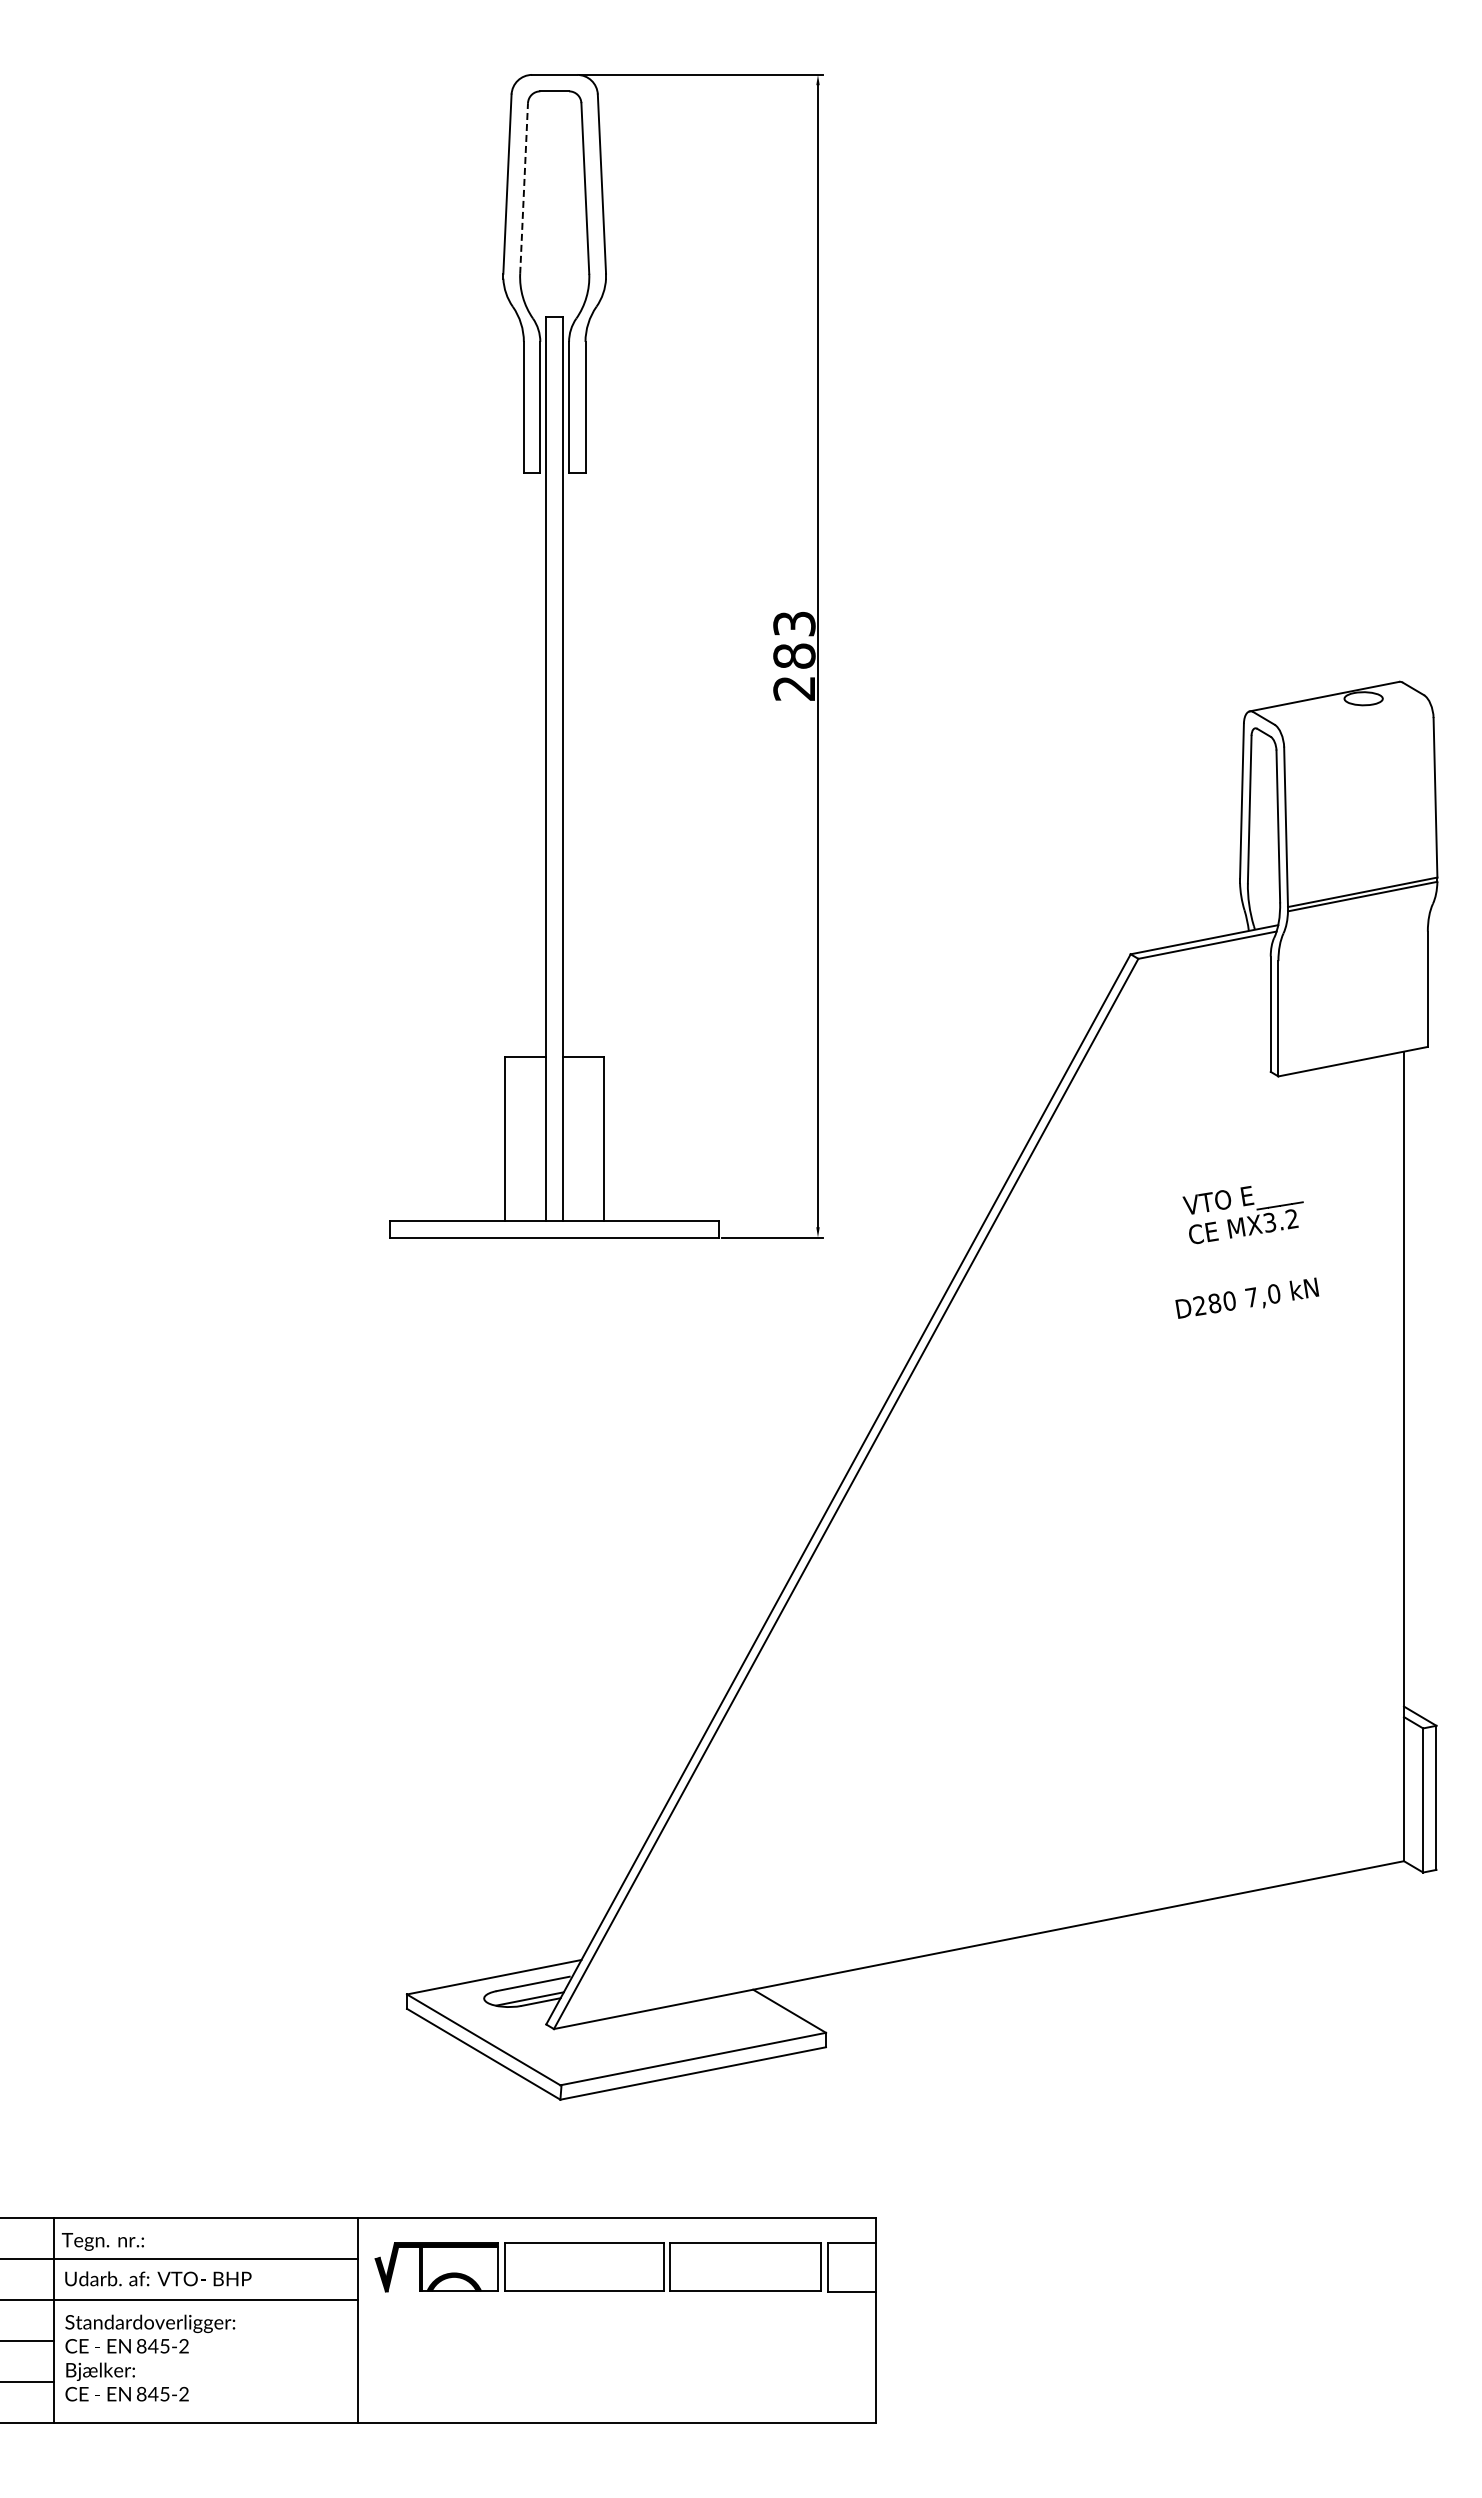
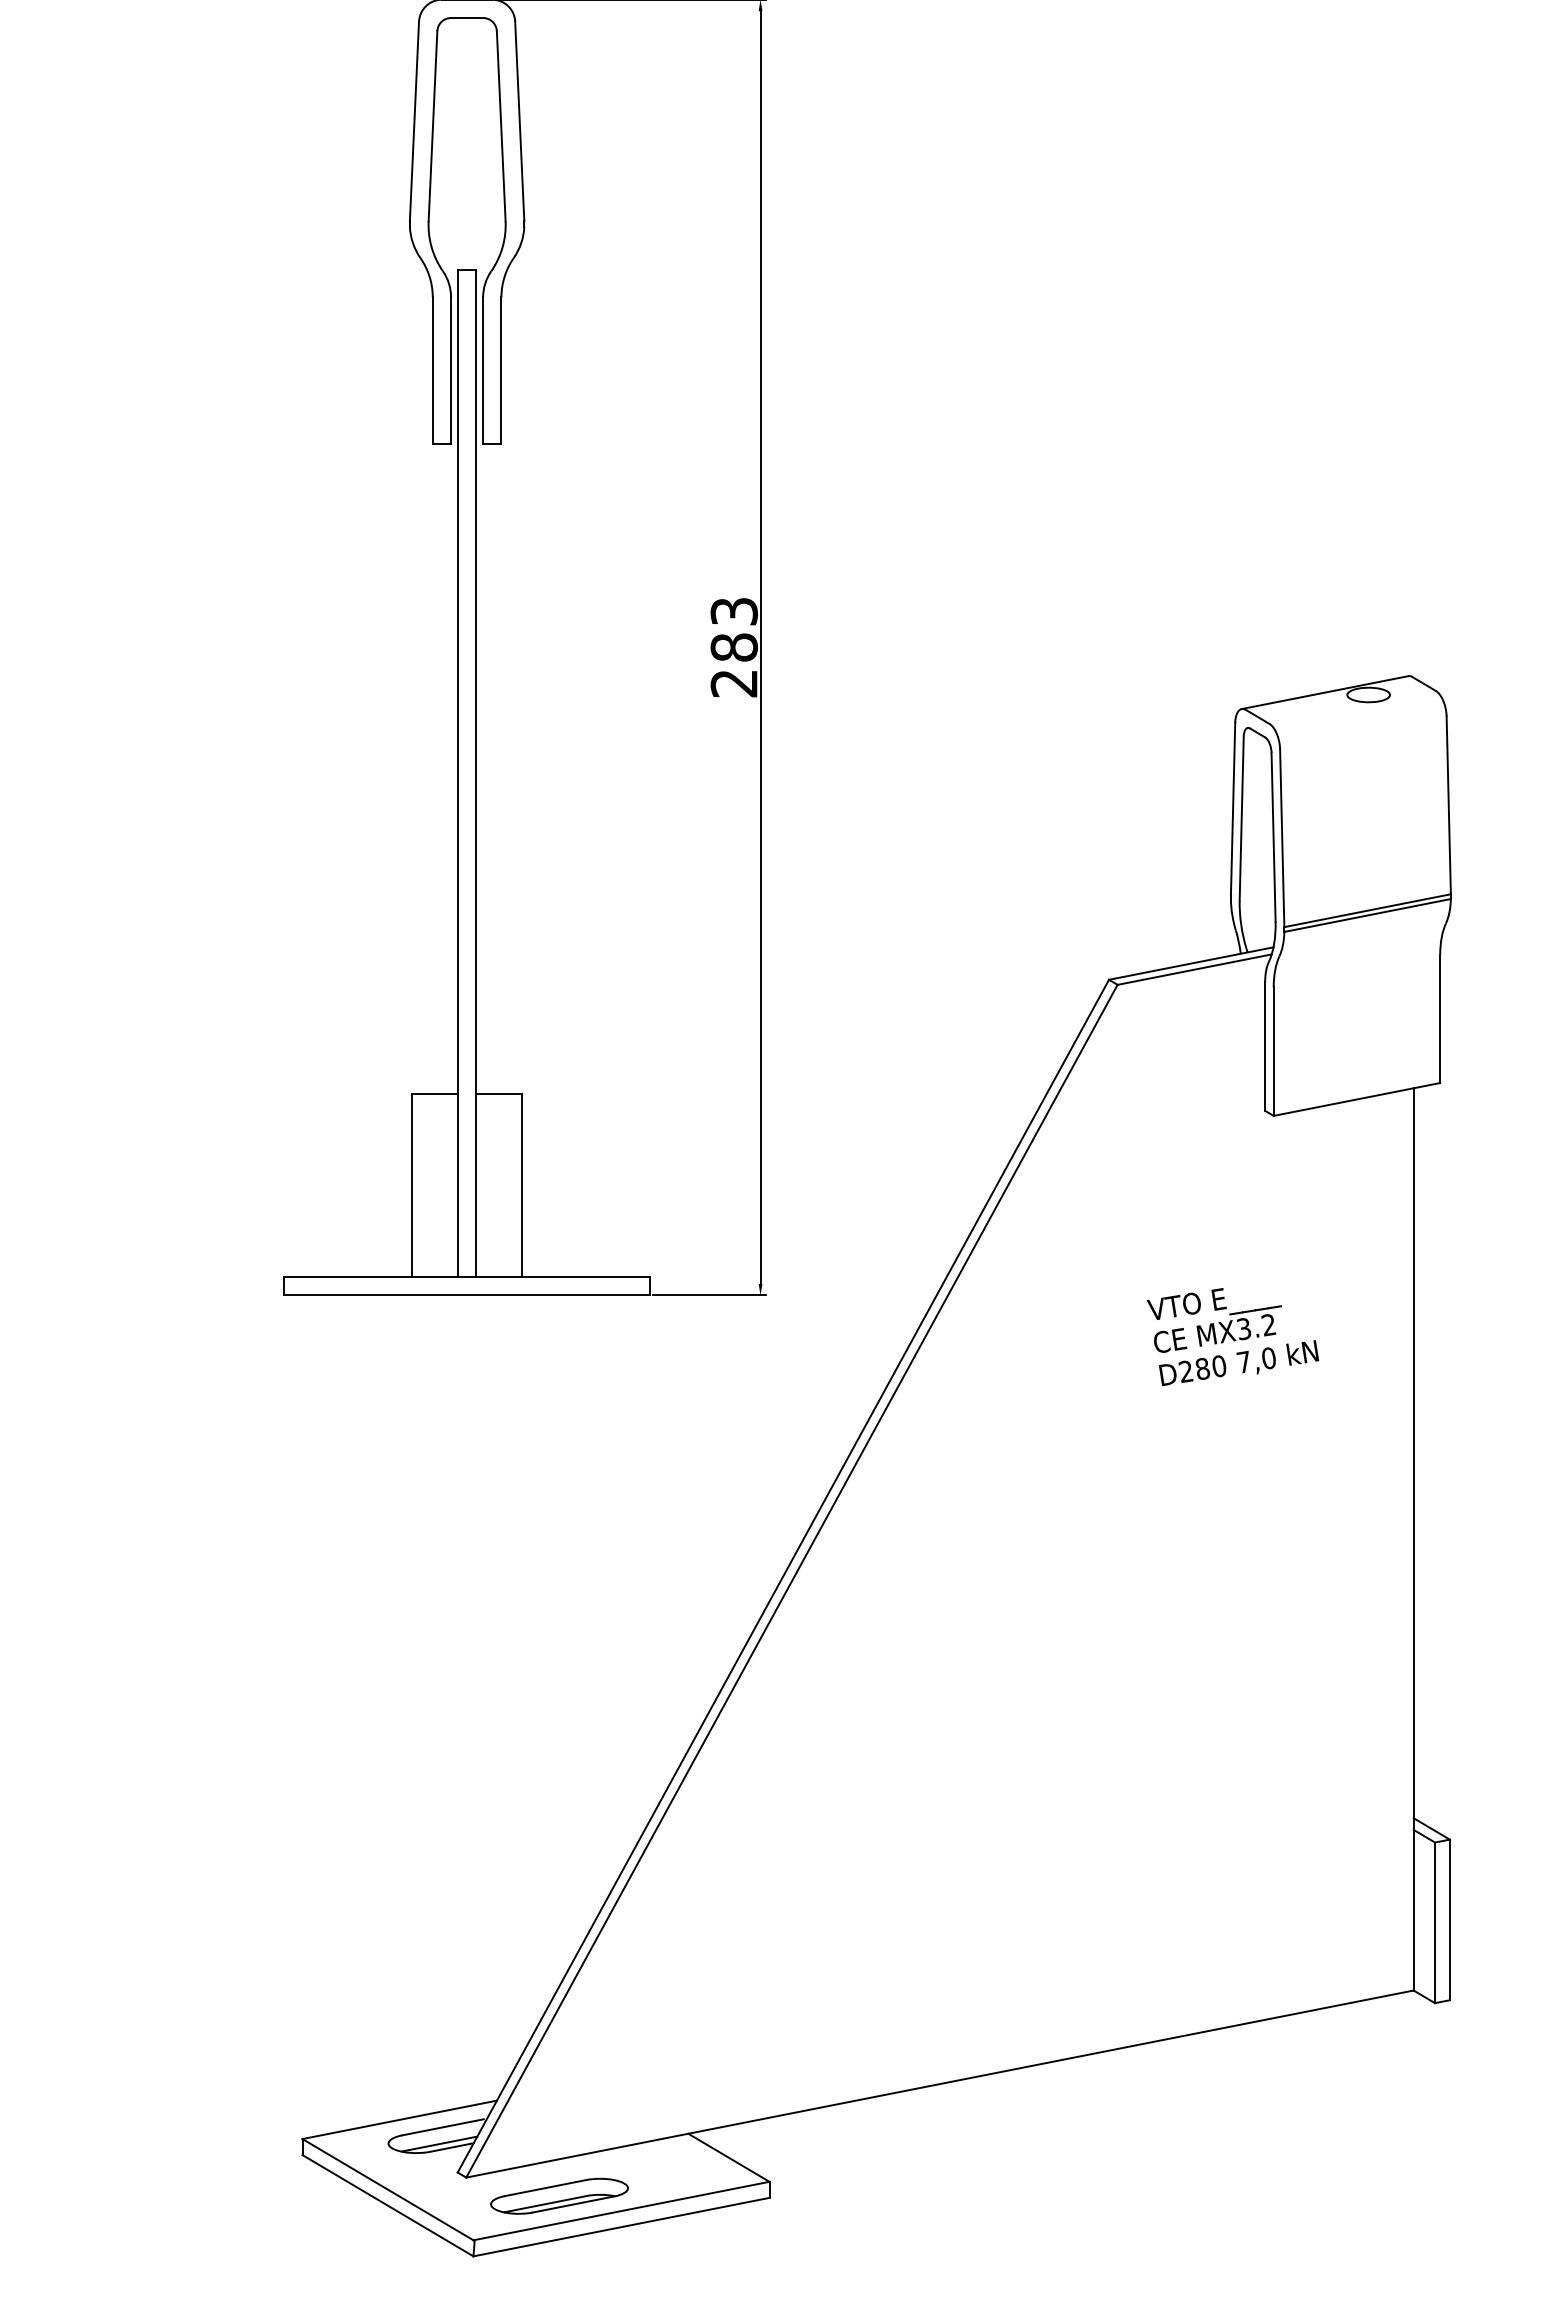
line: (524, 187) -> (433, 125), dashed -> solid
text: (1242, 1215) -> (1213, 1321), moved
part: (637, 2045) -> (559, 2195), added

